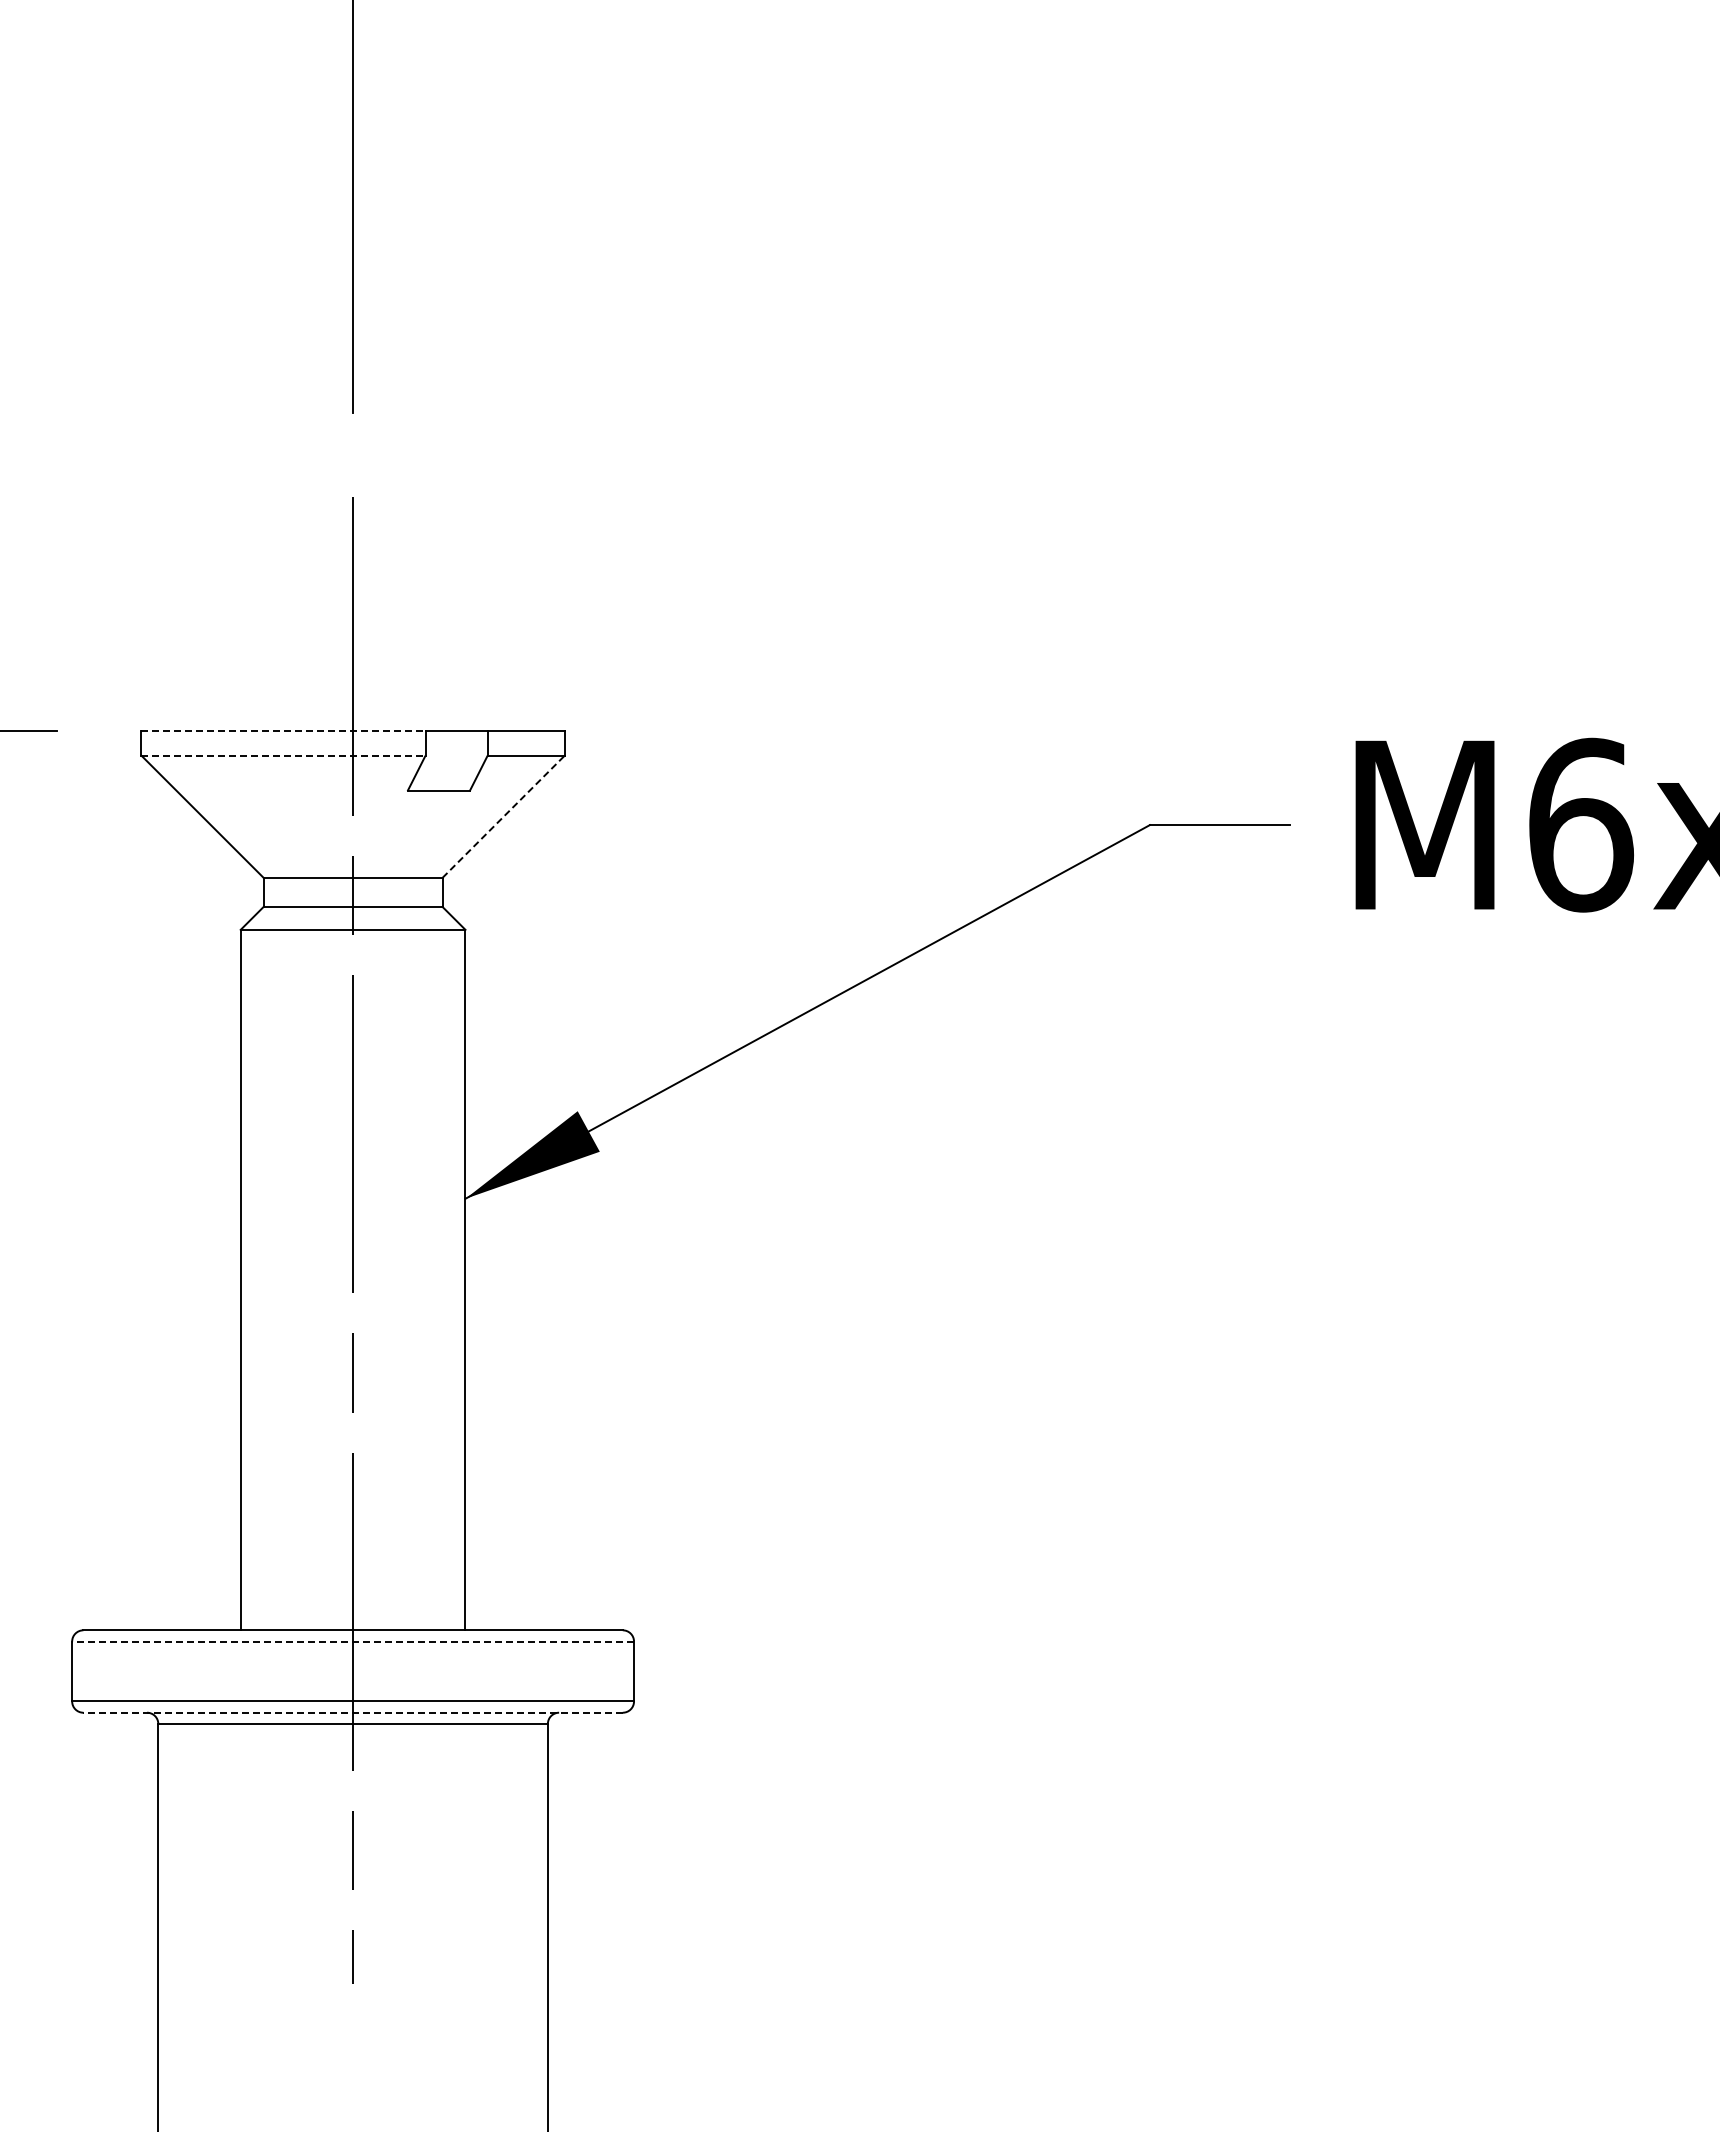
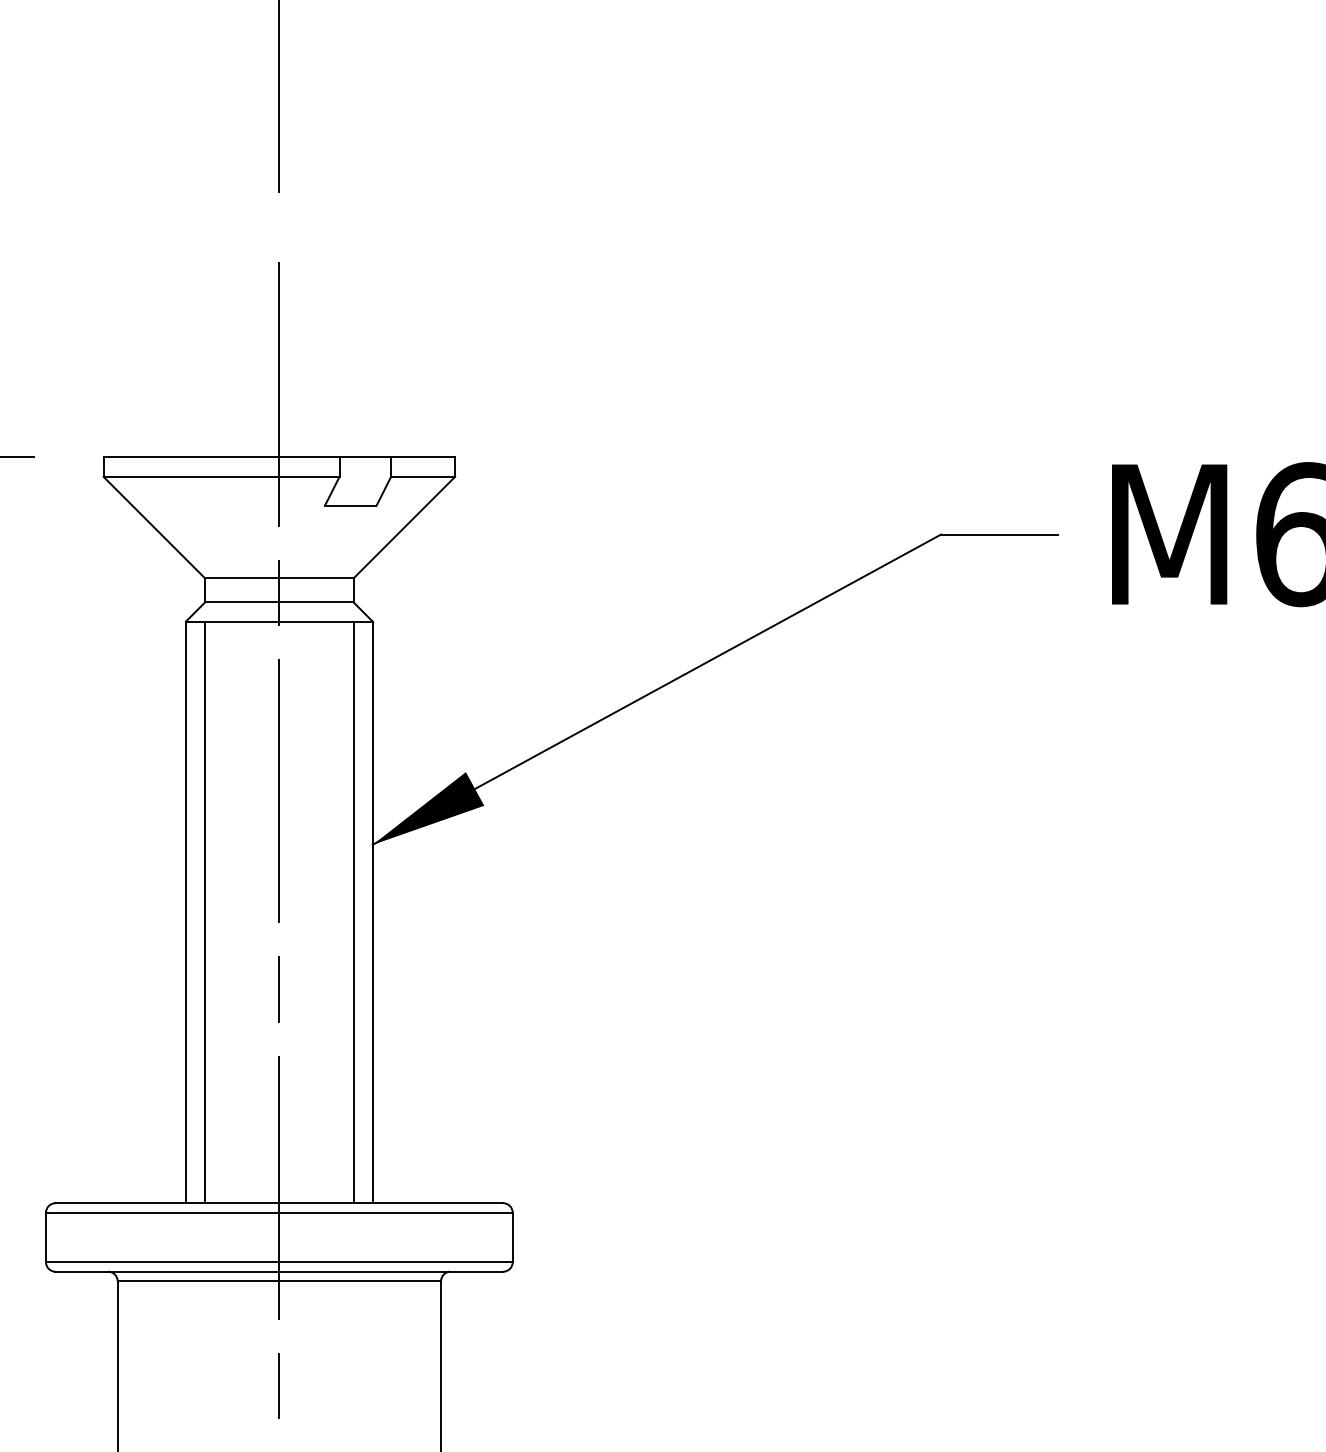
line: (284, 731) -> (222, 456), dashed -> solid
line: (284, 755) -> (222, 476), dashed -> solid
line: (503, 816) -> (404, 527), dashed -> solid
line: (263, 1279) -> (204, 911), added
line: (443, 1279) -> (354, 911), added
line: (353, 1641) -> (279, 1212), dashed -> solid
line: (353, 1712) -> (279, 1271), dashed -> solid

